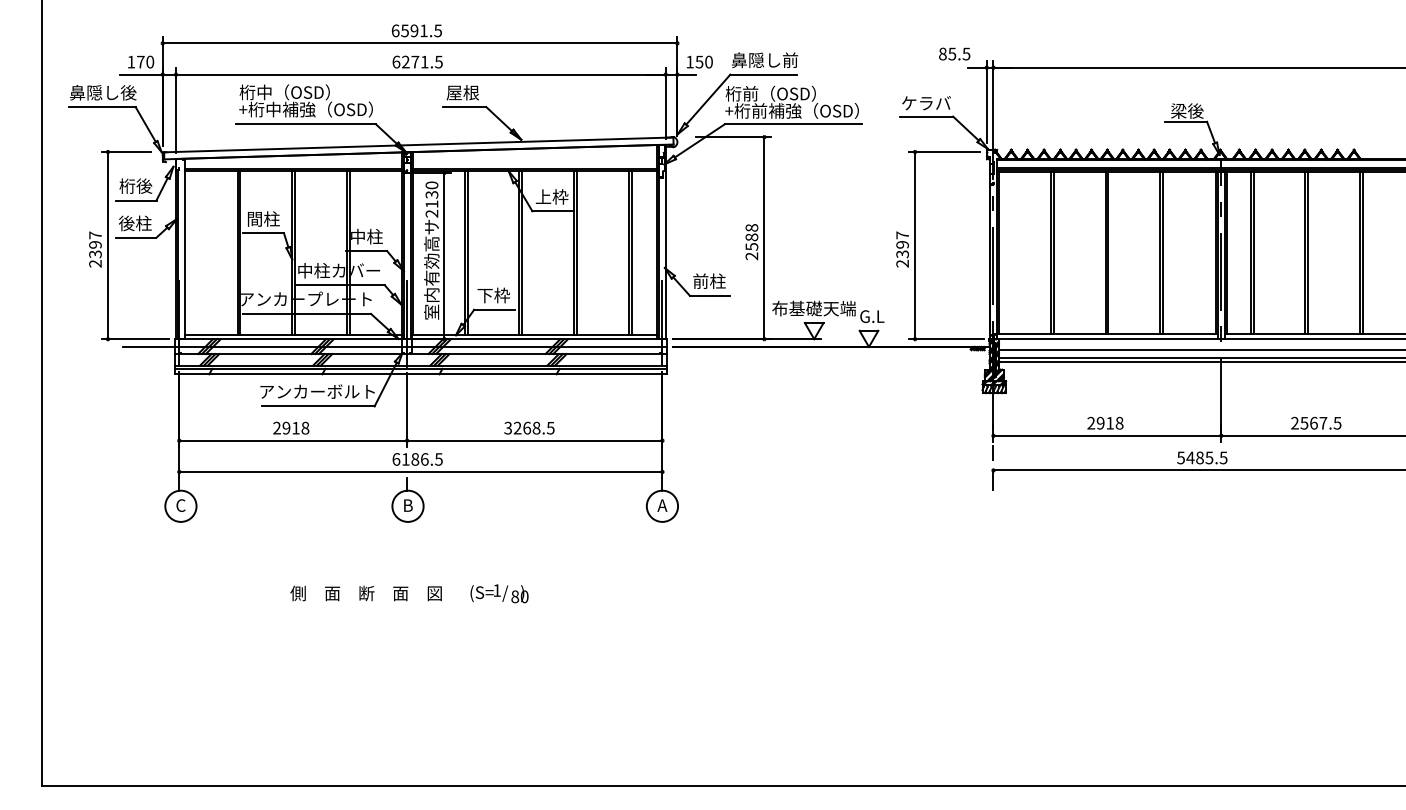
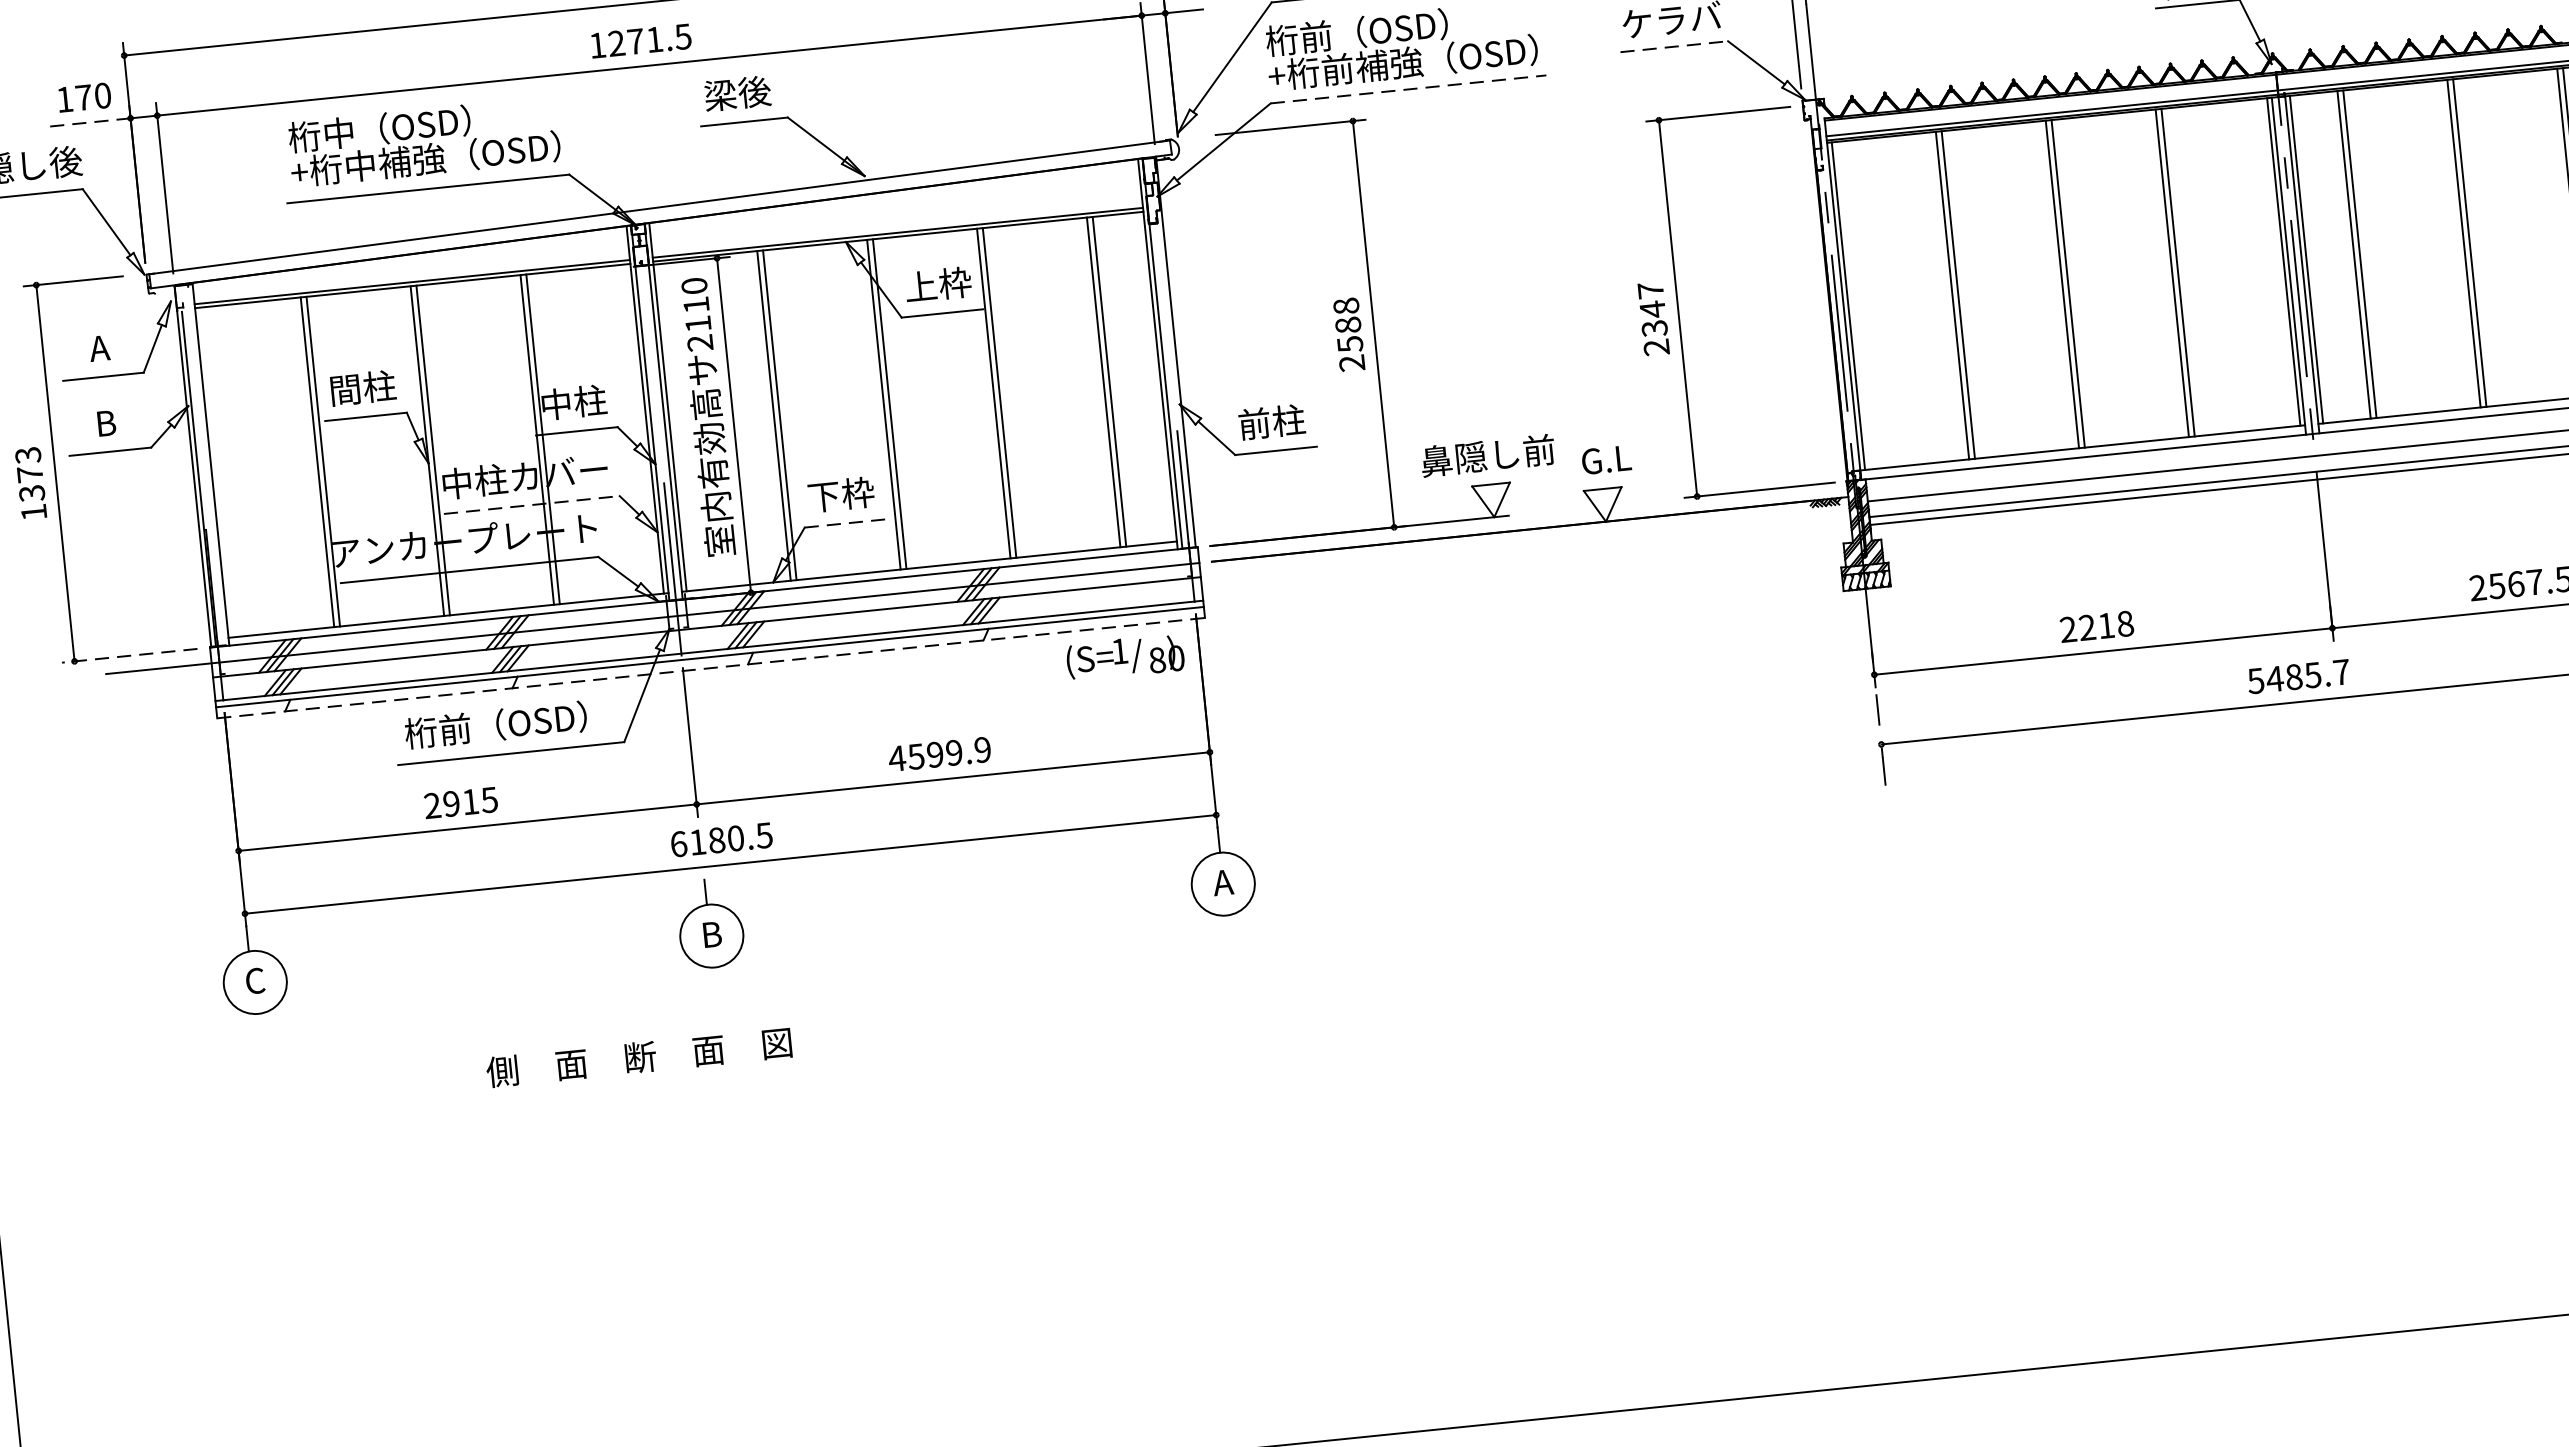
text: (396, 61) -> (597, 44), 6271.5 -> 1271.5
line: (141, 74) -> (87, 122), solid -> dashed
text: (462, 92) -> (736, 93), 屋根 -> 梁後
line: (926, 116) -> (1674, 46), solid -> dashed
line: (793, 124) -> (1408, 89), solid -> dashed
text: (135, 185) -> (98, 346), 桁後 -> A
text: (431, 194) -> (695, 304), 2130 -> 2110
text: (134, 223) -> (104, 423), 後柱 -> B
text: (902, 244) -> (1652, 308), 2397 -> 2347
text: (95, 249) -> (31, 483), 2397 -> 1373
line: (340, 285) -> (531, 505), solid -> dashed
text: (813, 308) -> (1486, 455), 布基礎天端 -> 鼻隠し前
line: (494, 309) -> (845, 522), solid -> dashed
line: (135, 339) -> (129, 656), solid -> dashed
line: (421, 374) -> (712, 668), solid -> dashed
text: (317, 391) -> (506, 723), アンカーボルト -> 桁前（OSD）
text: (1100, 423) -> (2087, 628), 2918 -> 2218
text: (305, 427) -> (489, 798), 2918 -> 2915
text: (528, 427) -> (937, 753), 3268.5 -> 4599.9
text: (1223, 457) -> (2341, 671), 5485.5 -> 5485.7
text: (424, 459) -> (735, 838), 6186.5 -> 6180.5
text: (365, 593) -> (637, 1057), moved
text: (499, 593) -> (1125, 656), moved

